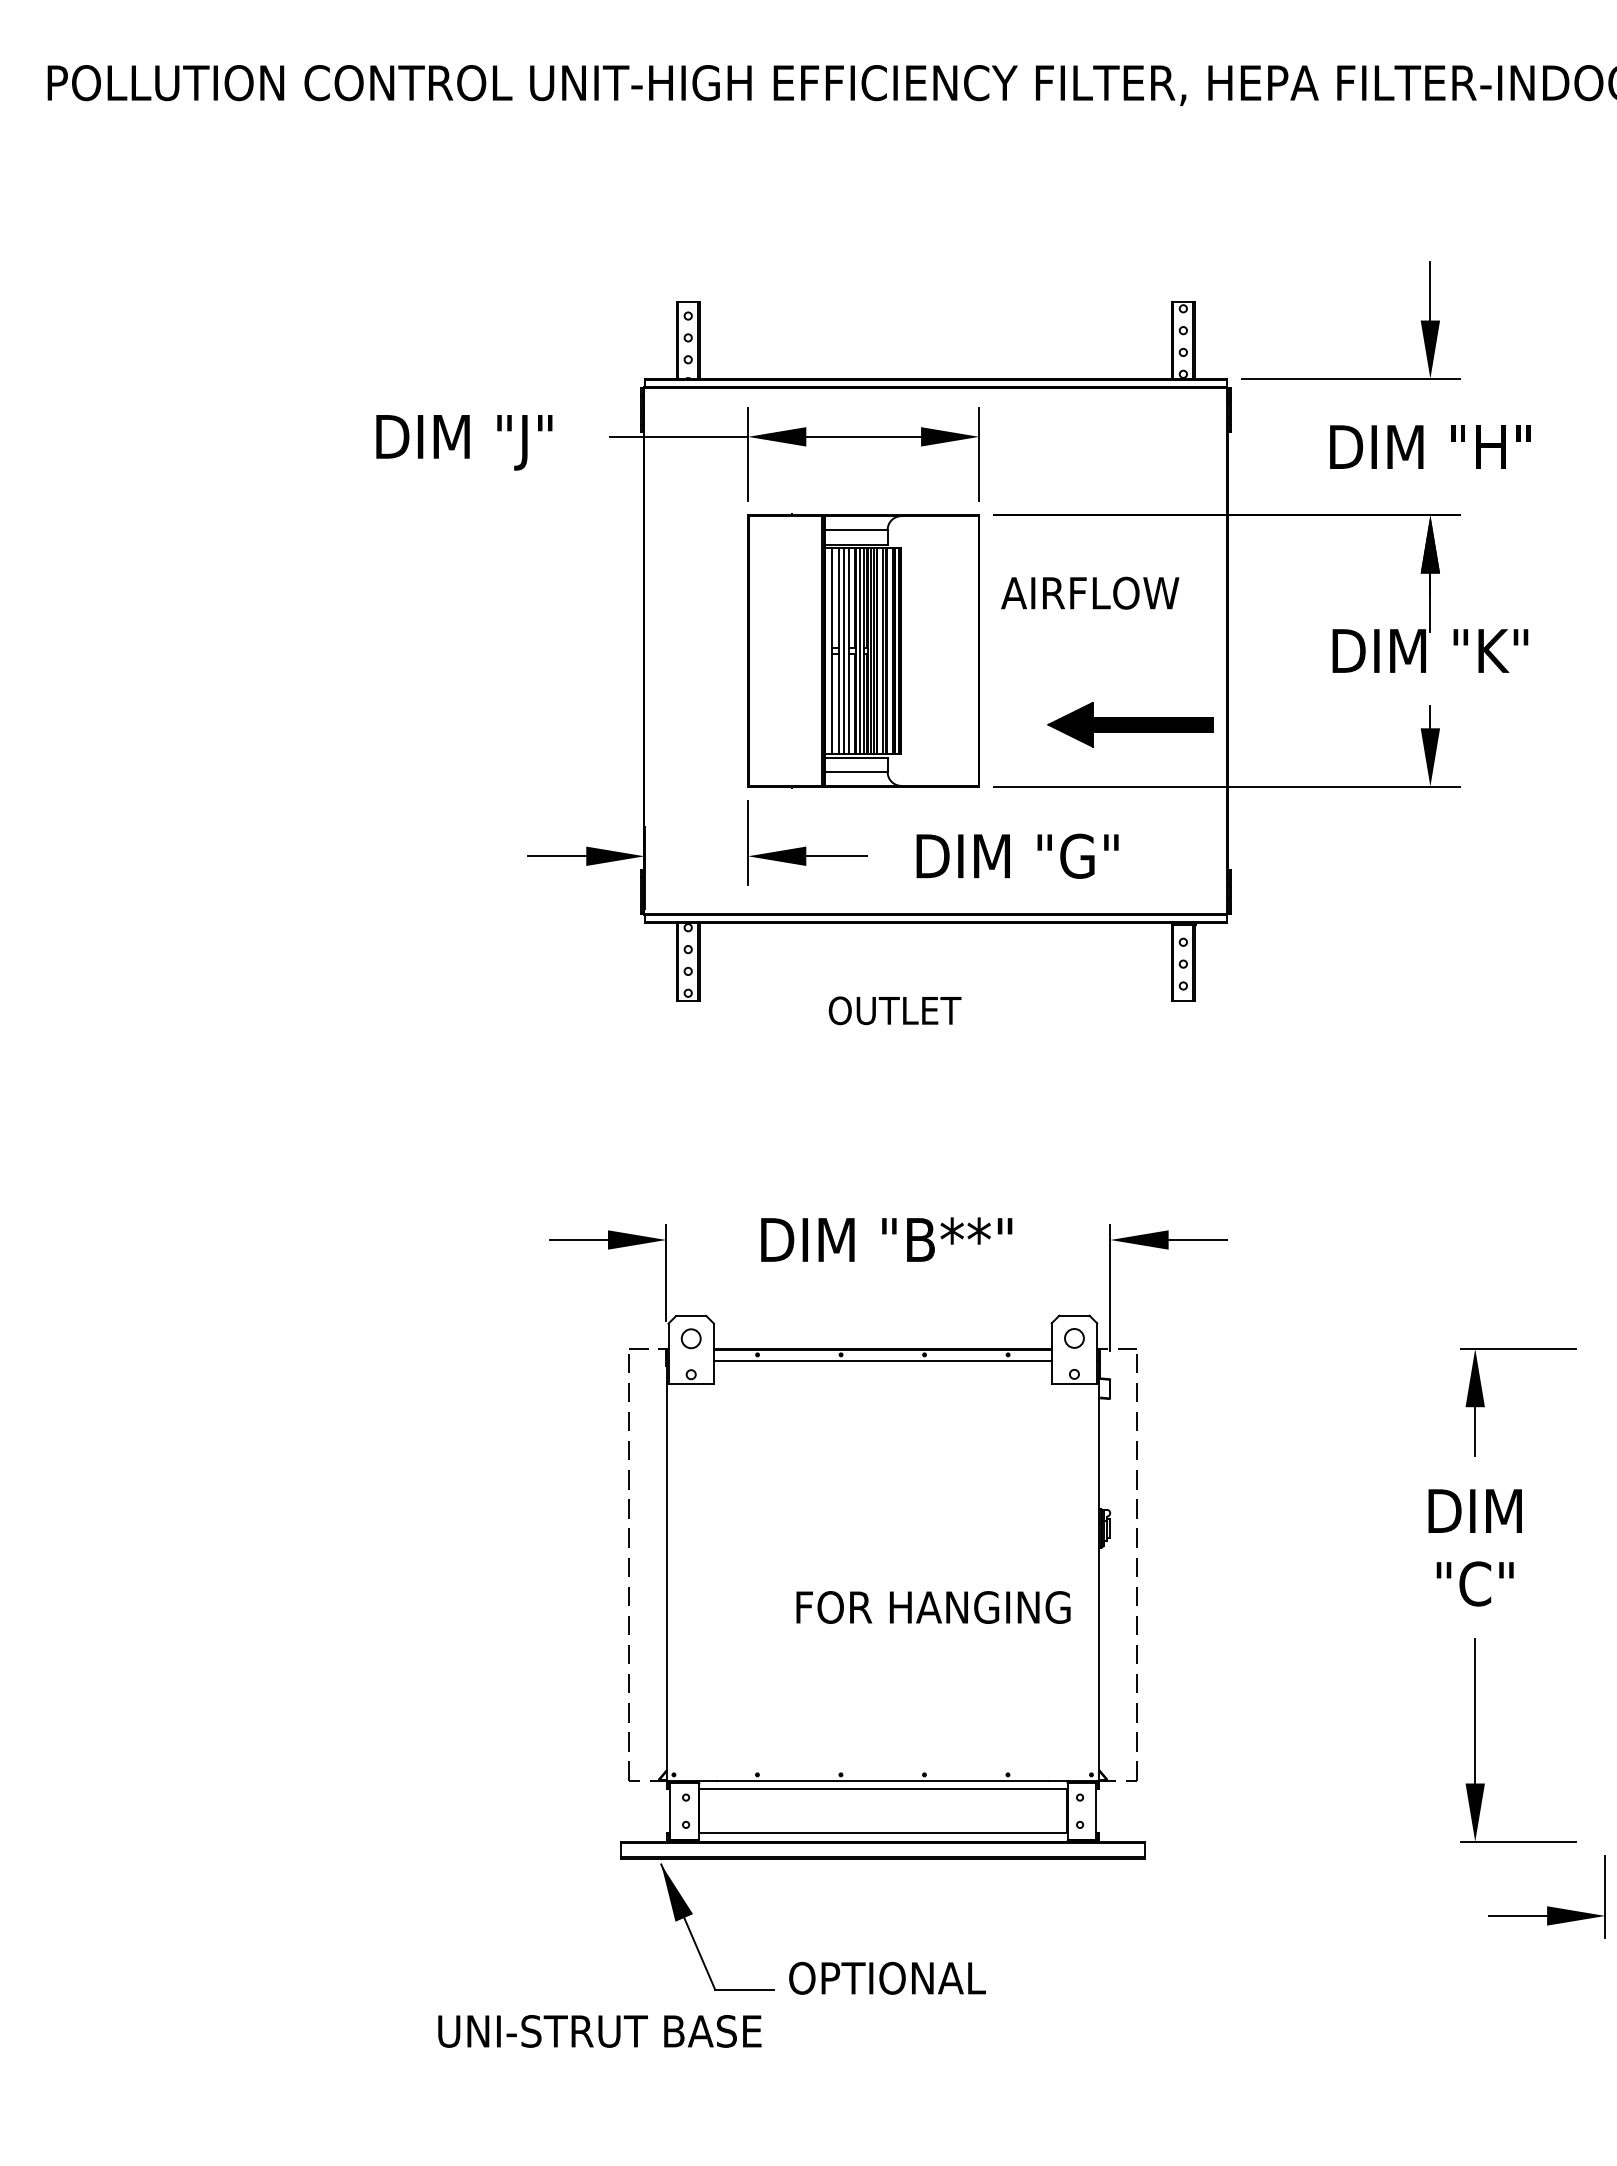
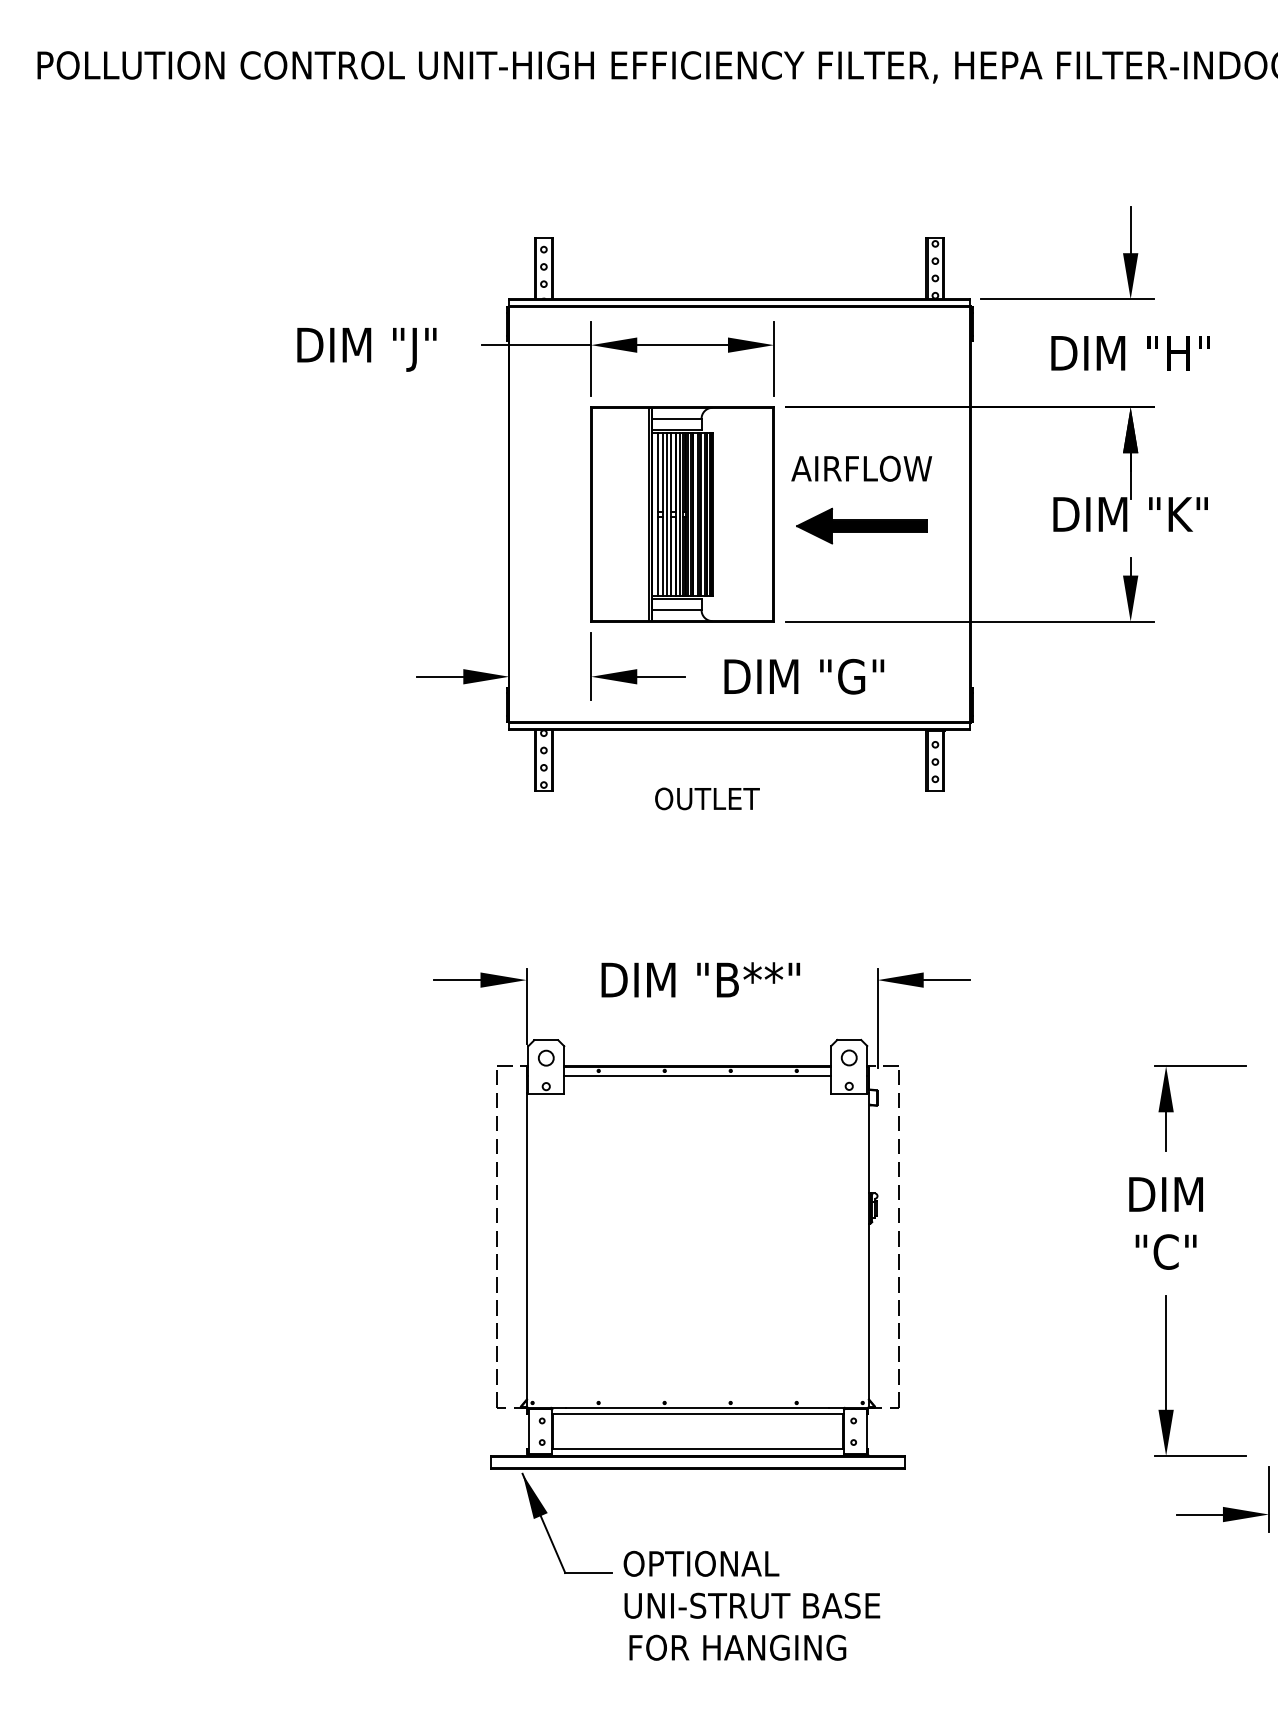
part: (1130, 724) -> (861, 525), moved
text: (933, 1607) -> (737, 1647), moved
text: (599, 2031) -> (752, 1605), moved

